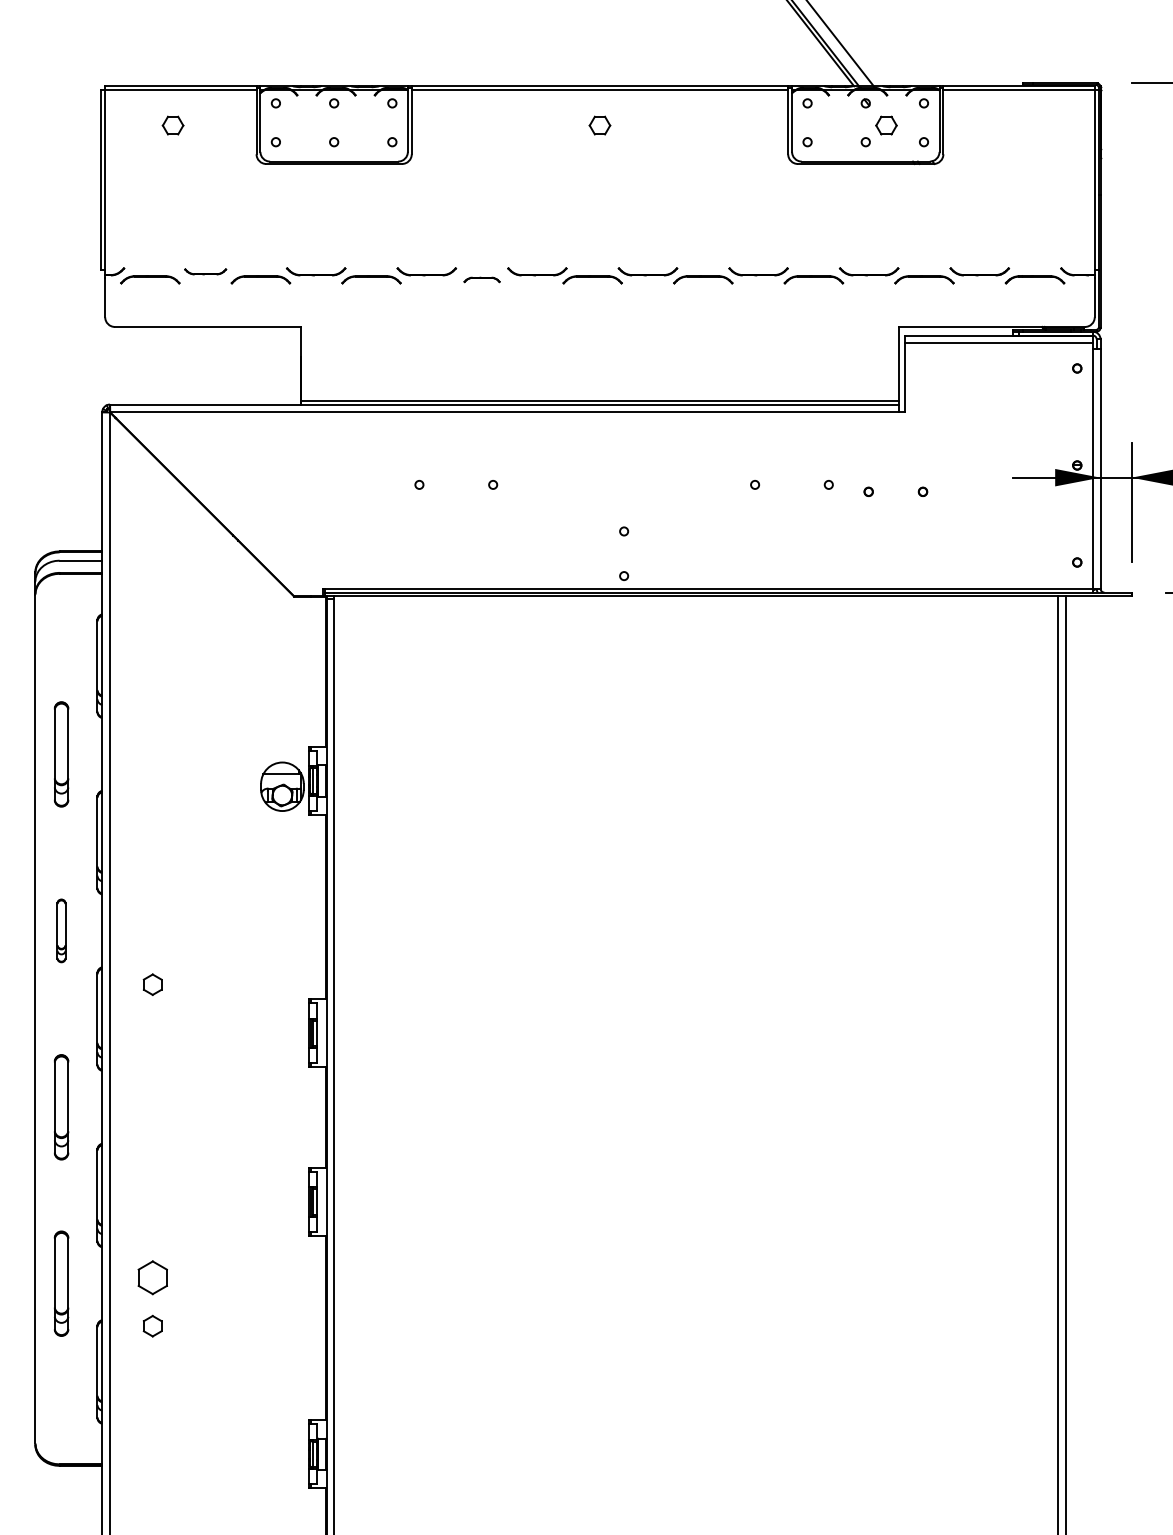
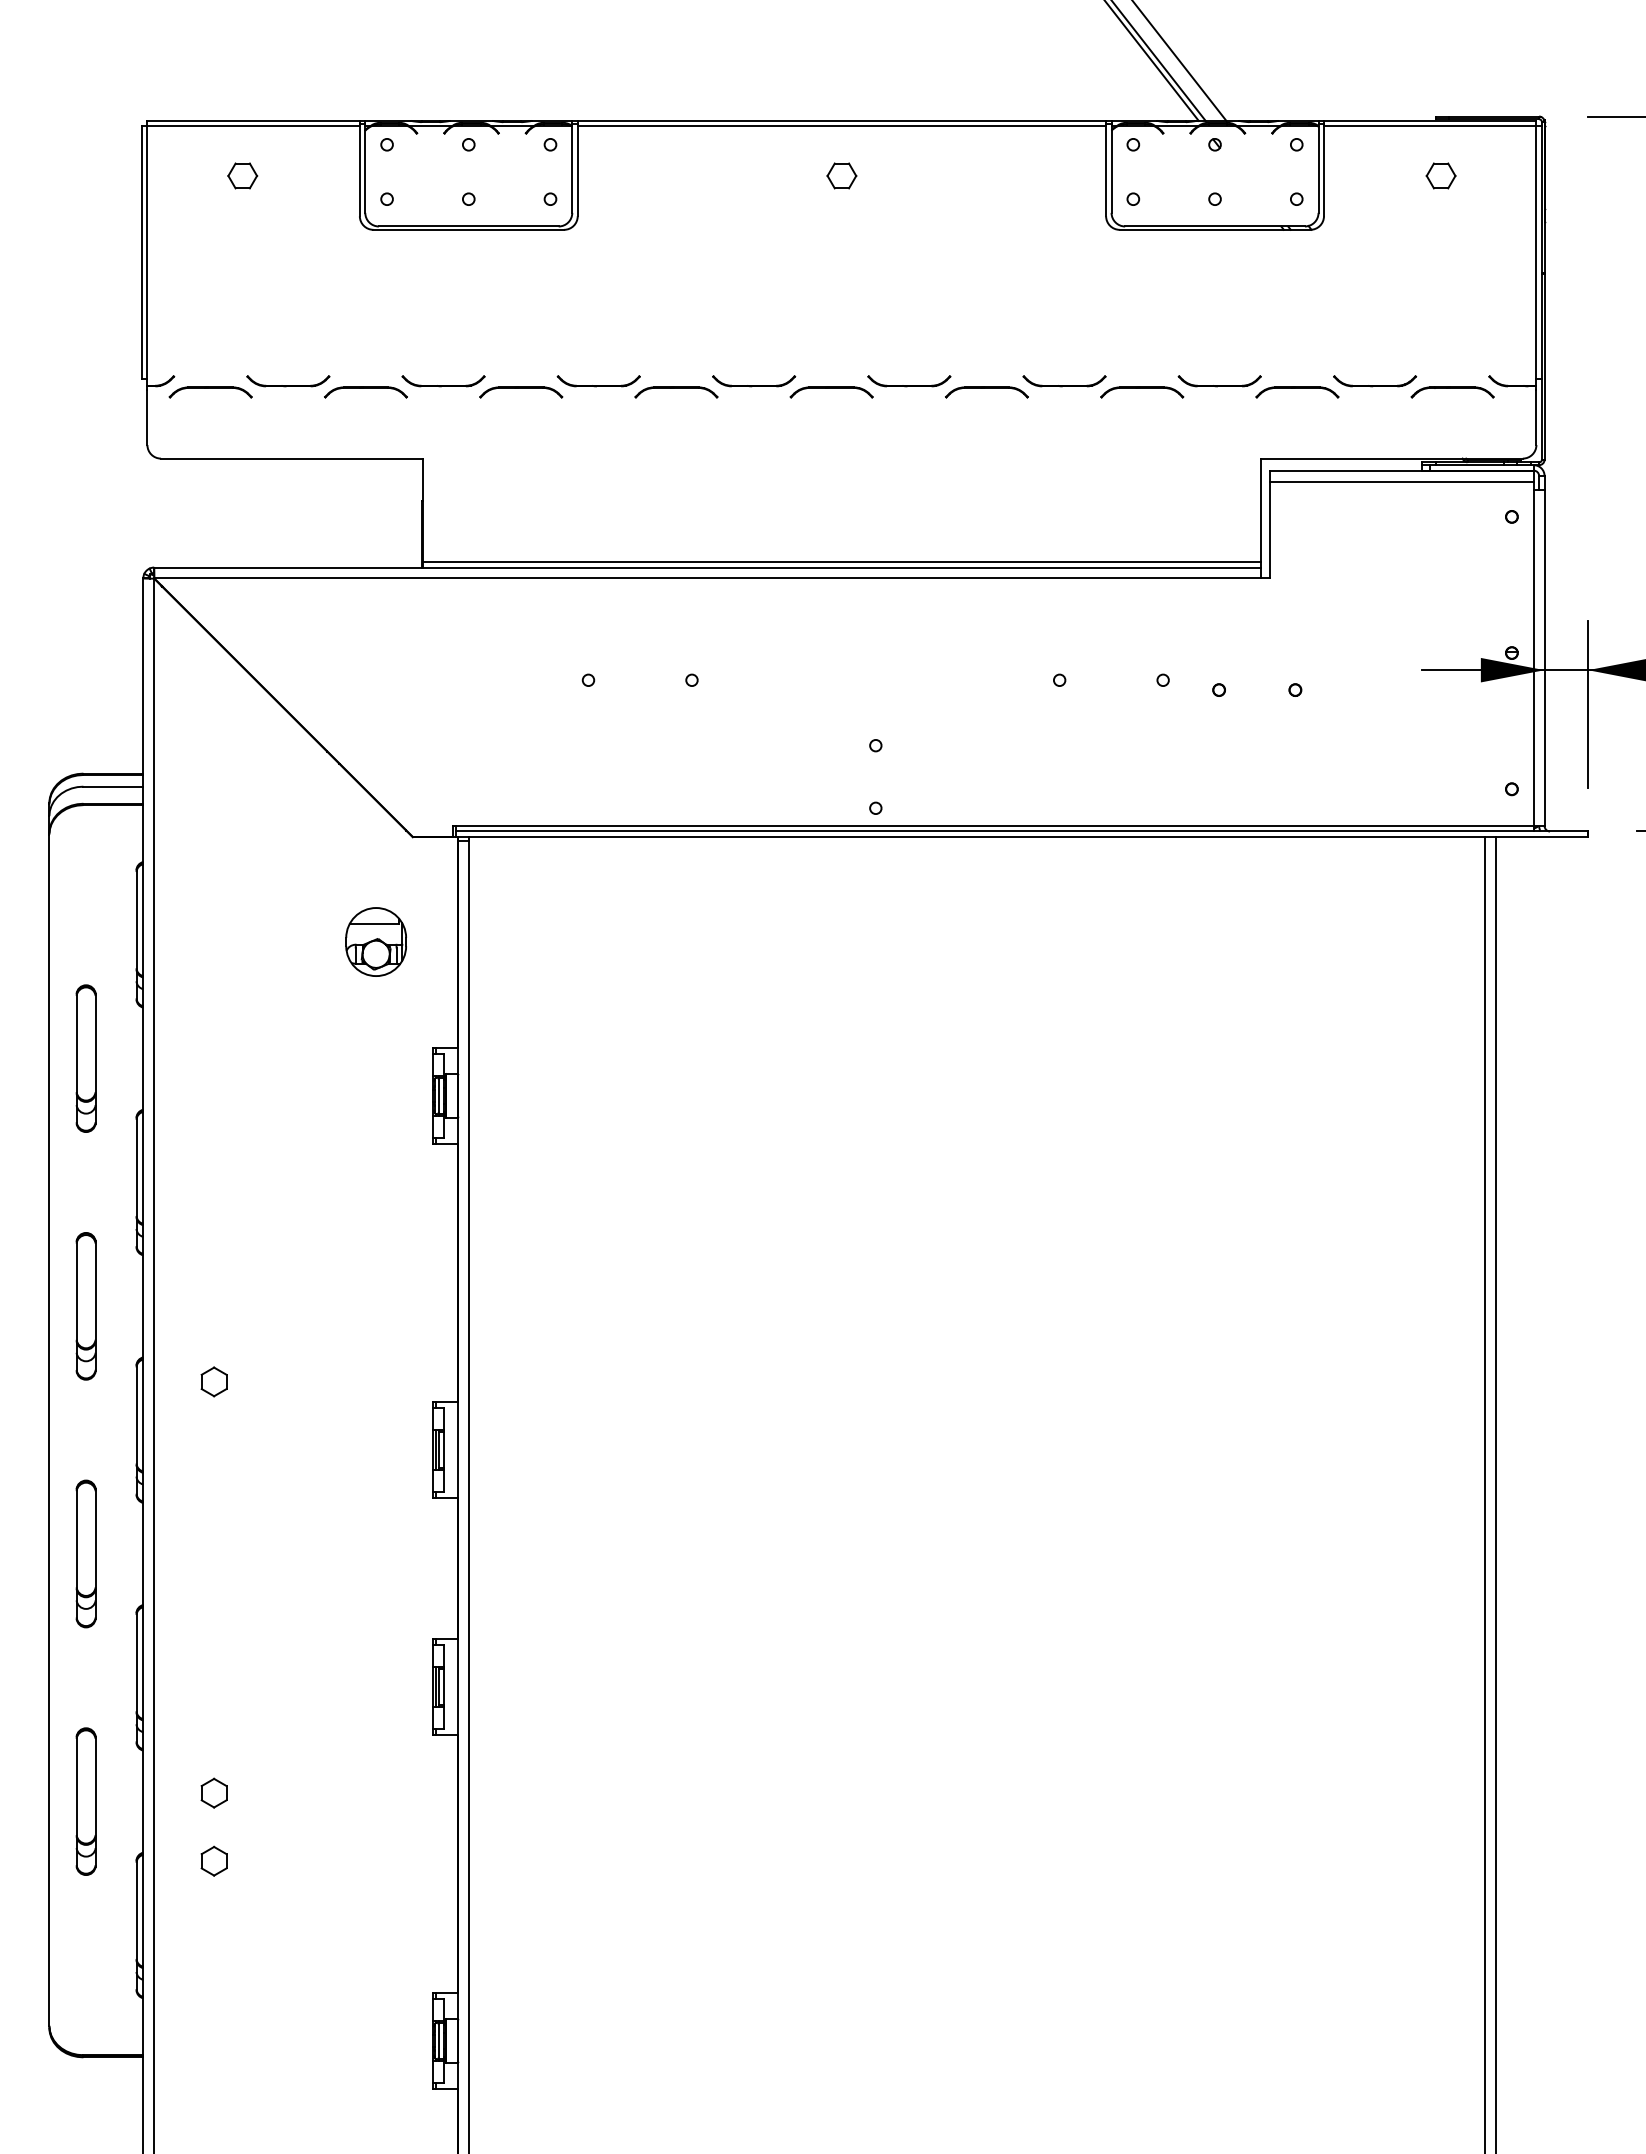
part: (886, 125) -> (1440, 175), moved
part: (205, 272) -> (288, 381), size x1.43
part: (482, 279) -> (676, 392), size x1.67
part: (281, 786) -> (375, 941), moved
part: (61, 930) -> (85, 1306), size x1.67
part: (152, 1277) -> (213, 1792), size x0.62

